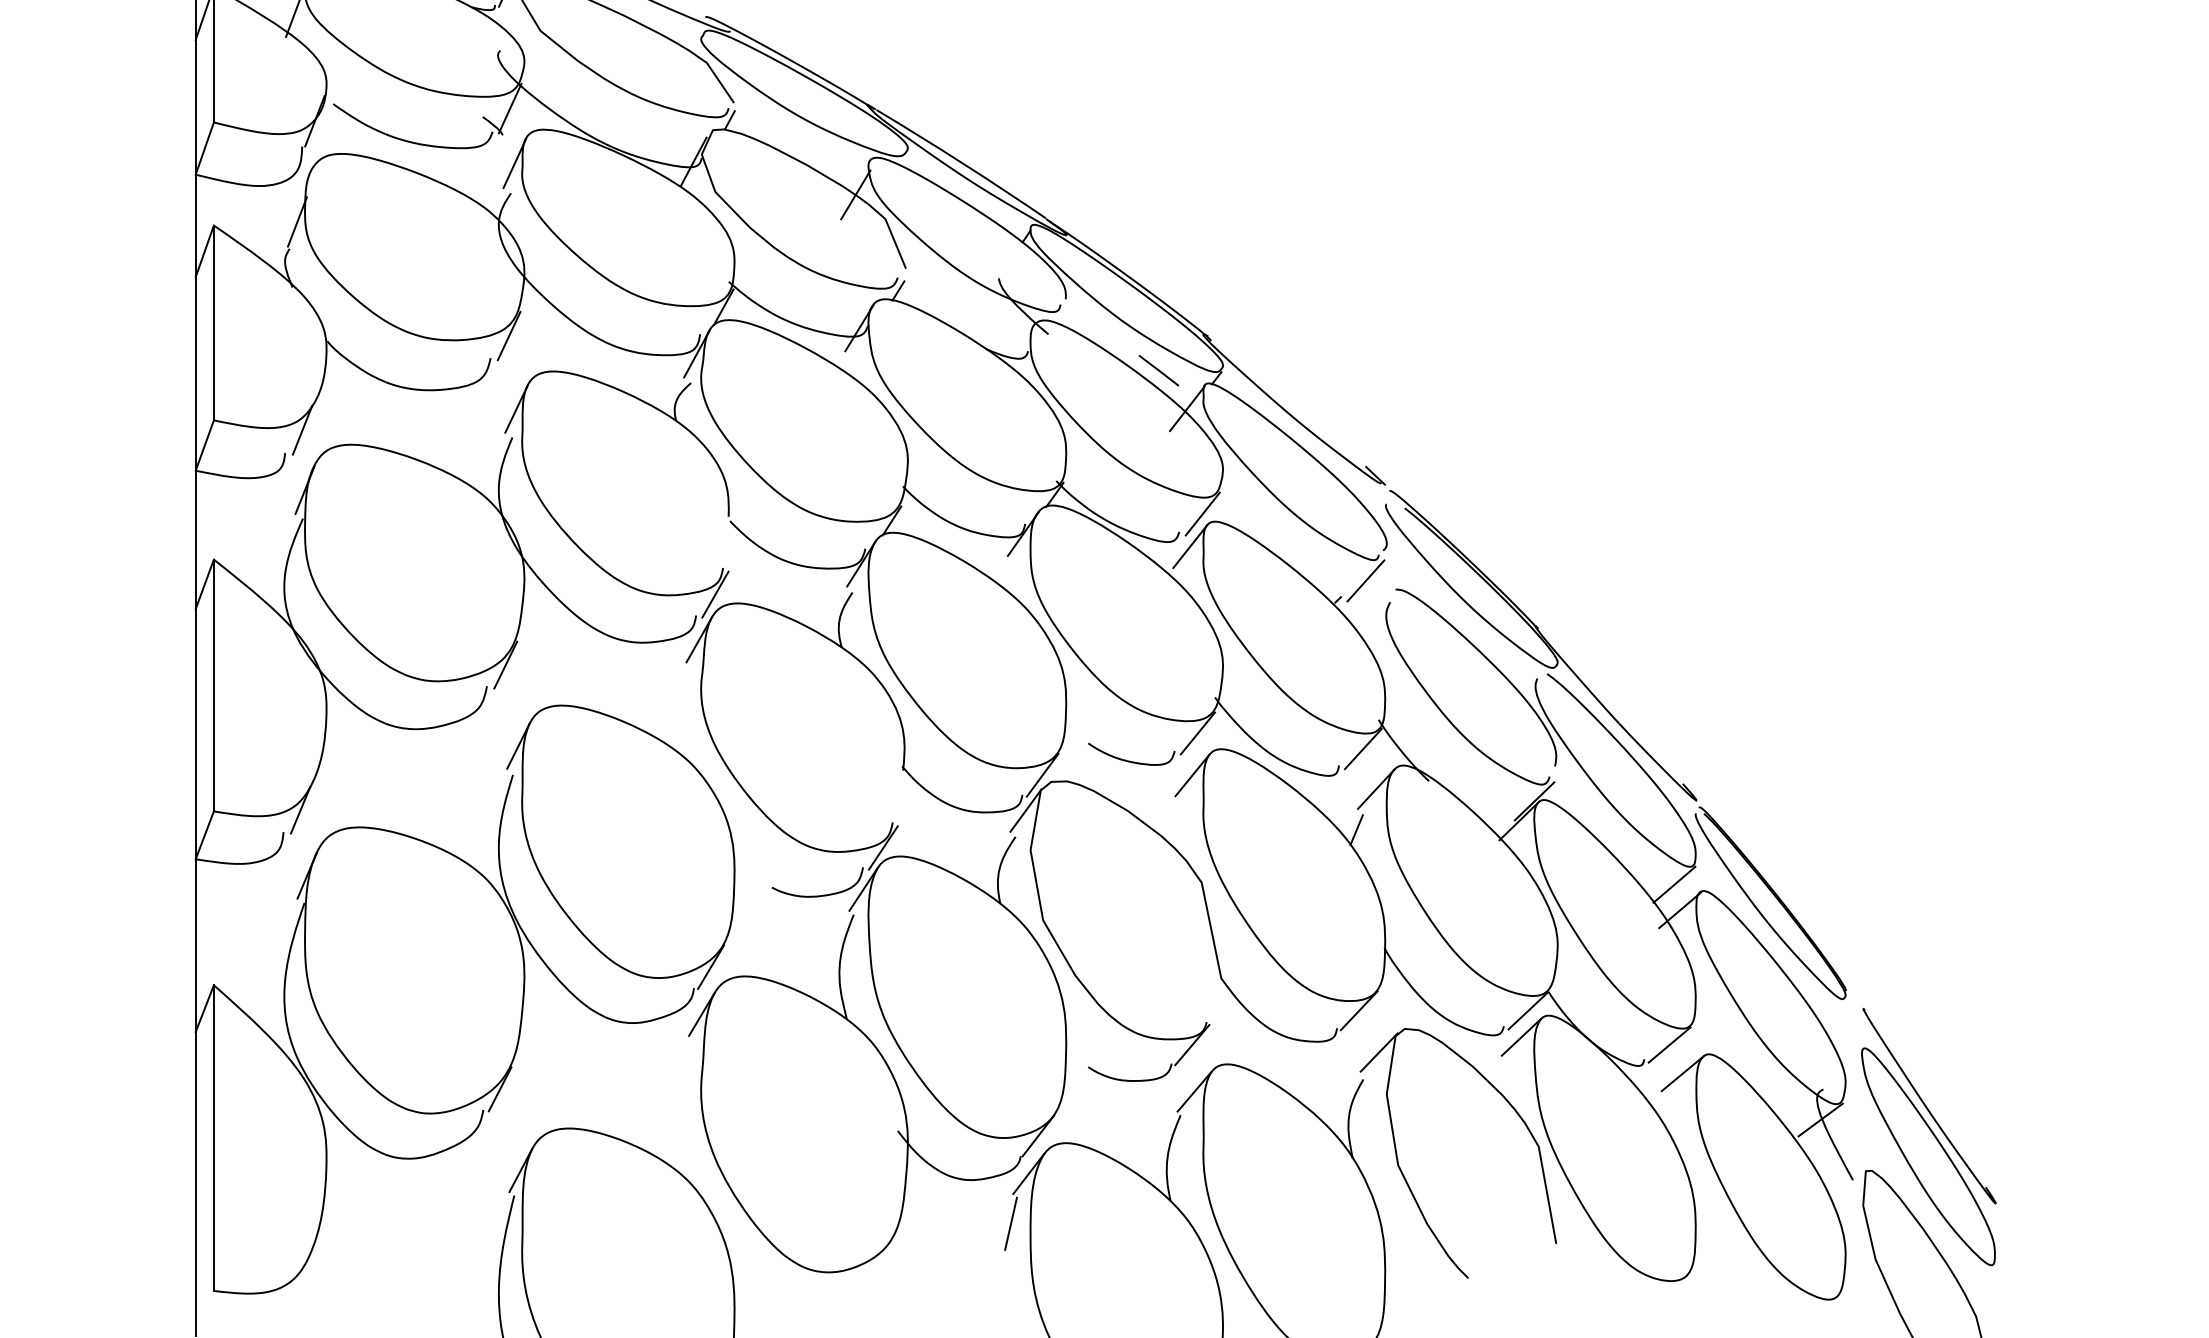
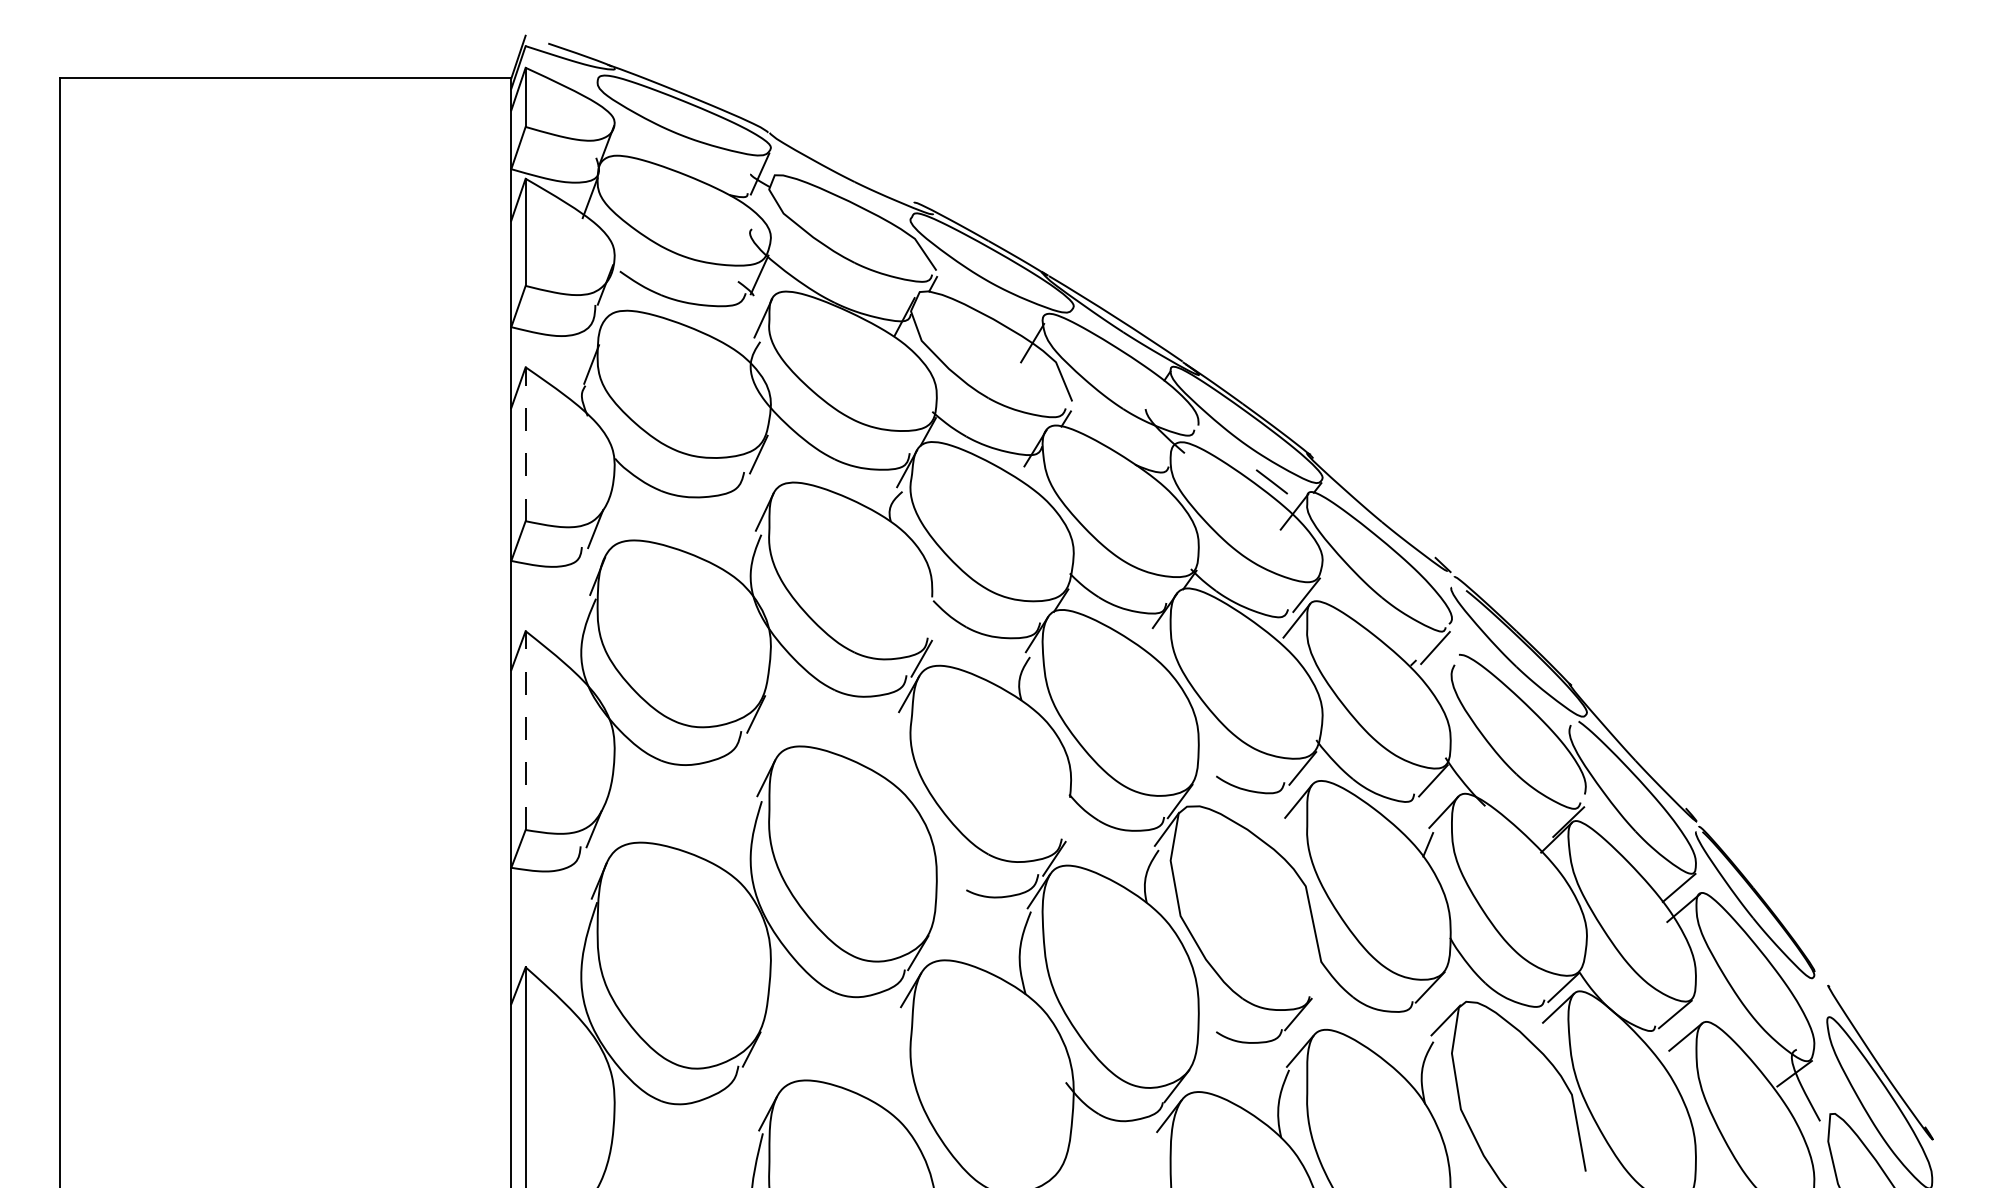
line: (213, 323) -> (525, 444), solid -> dashed
line: (213, 685) -> (525, 730), solid -> dashed
line: (1010, 1223) -> (1154, 1155), removed

